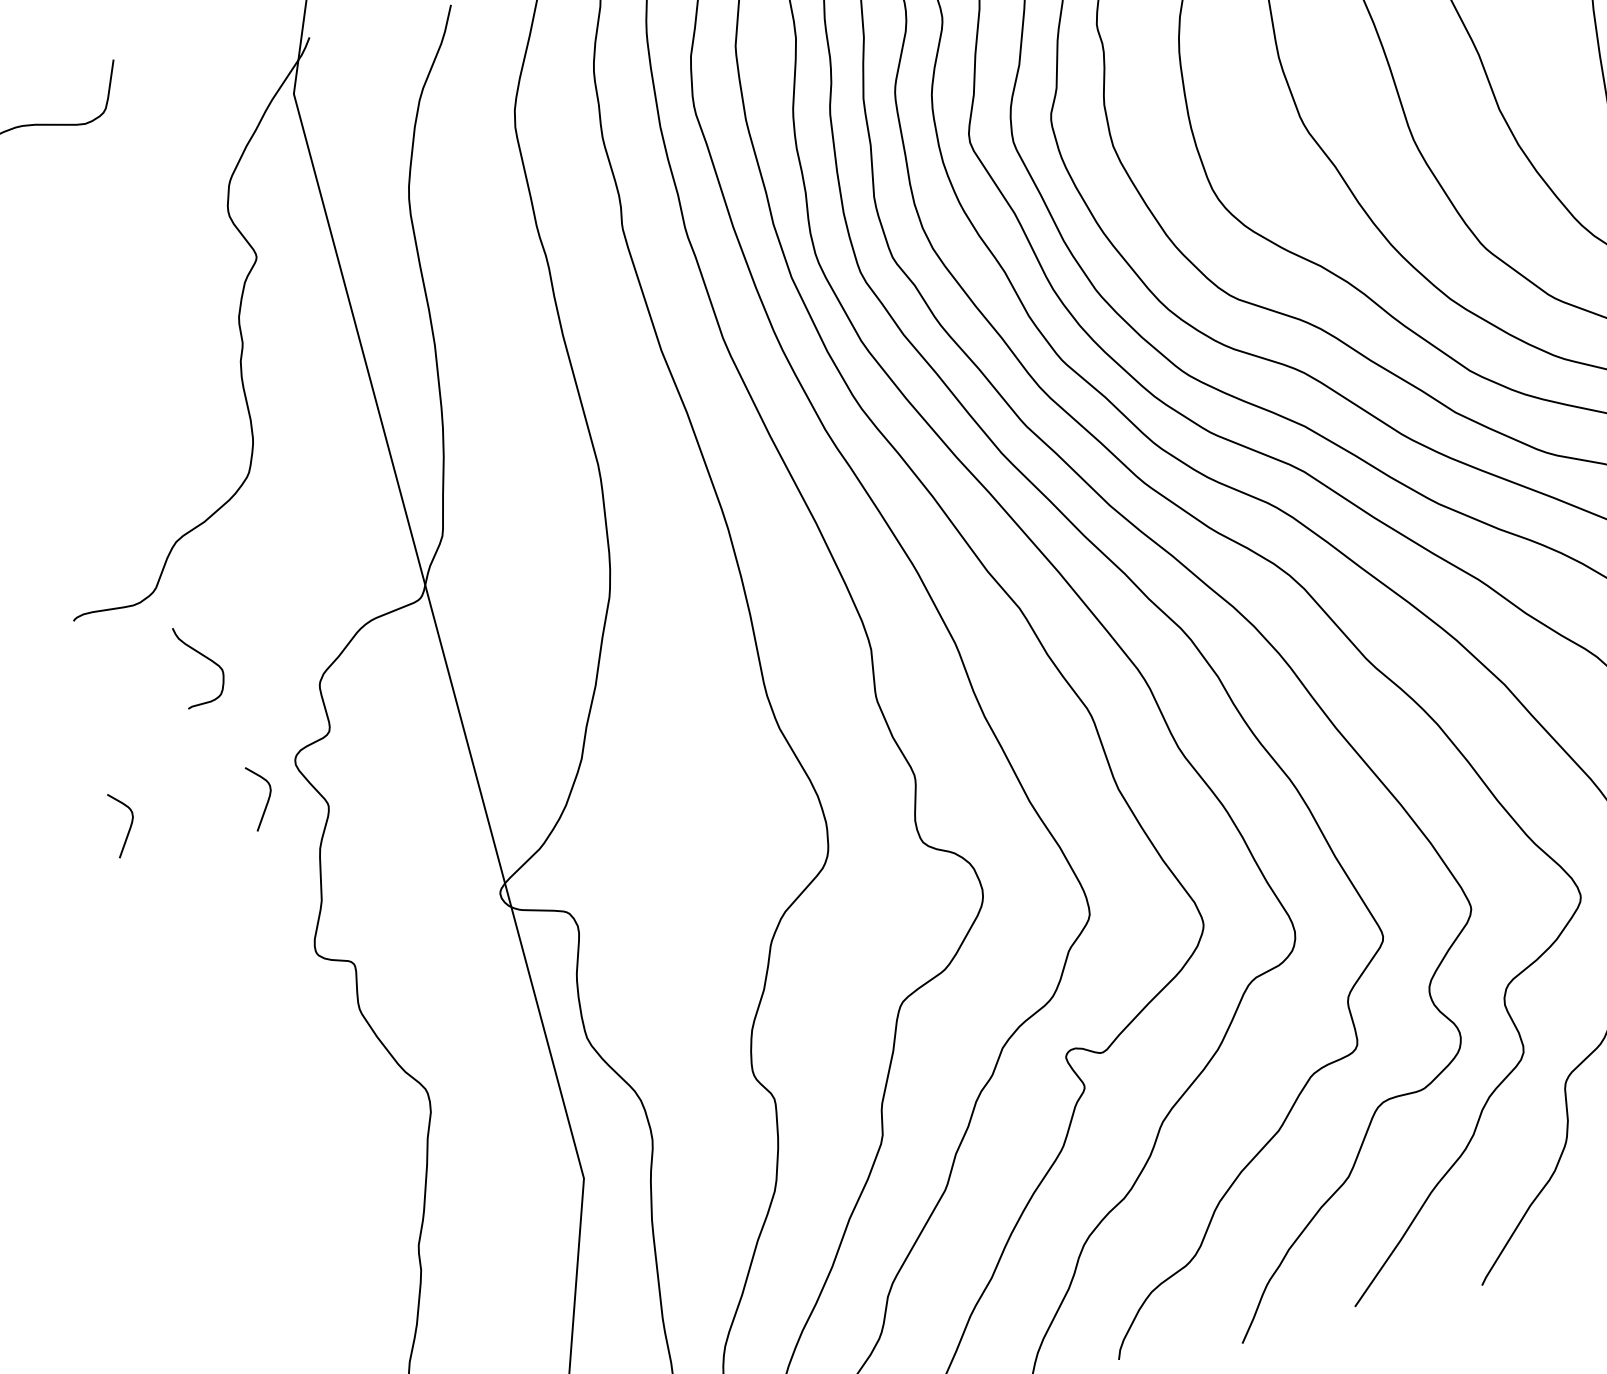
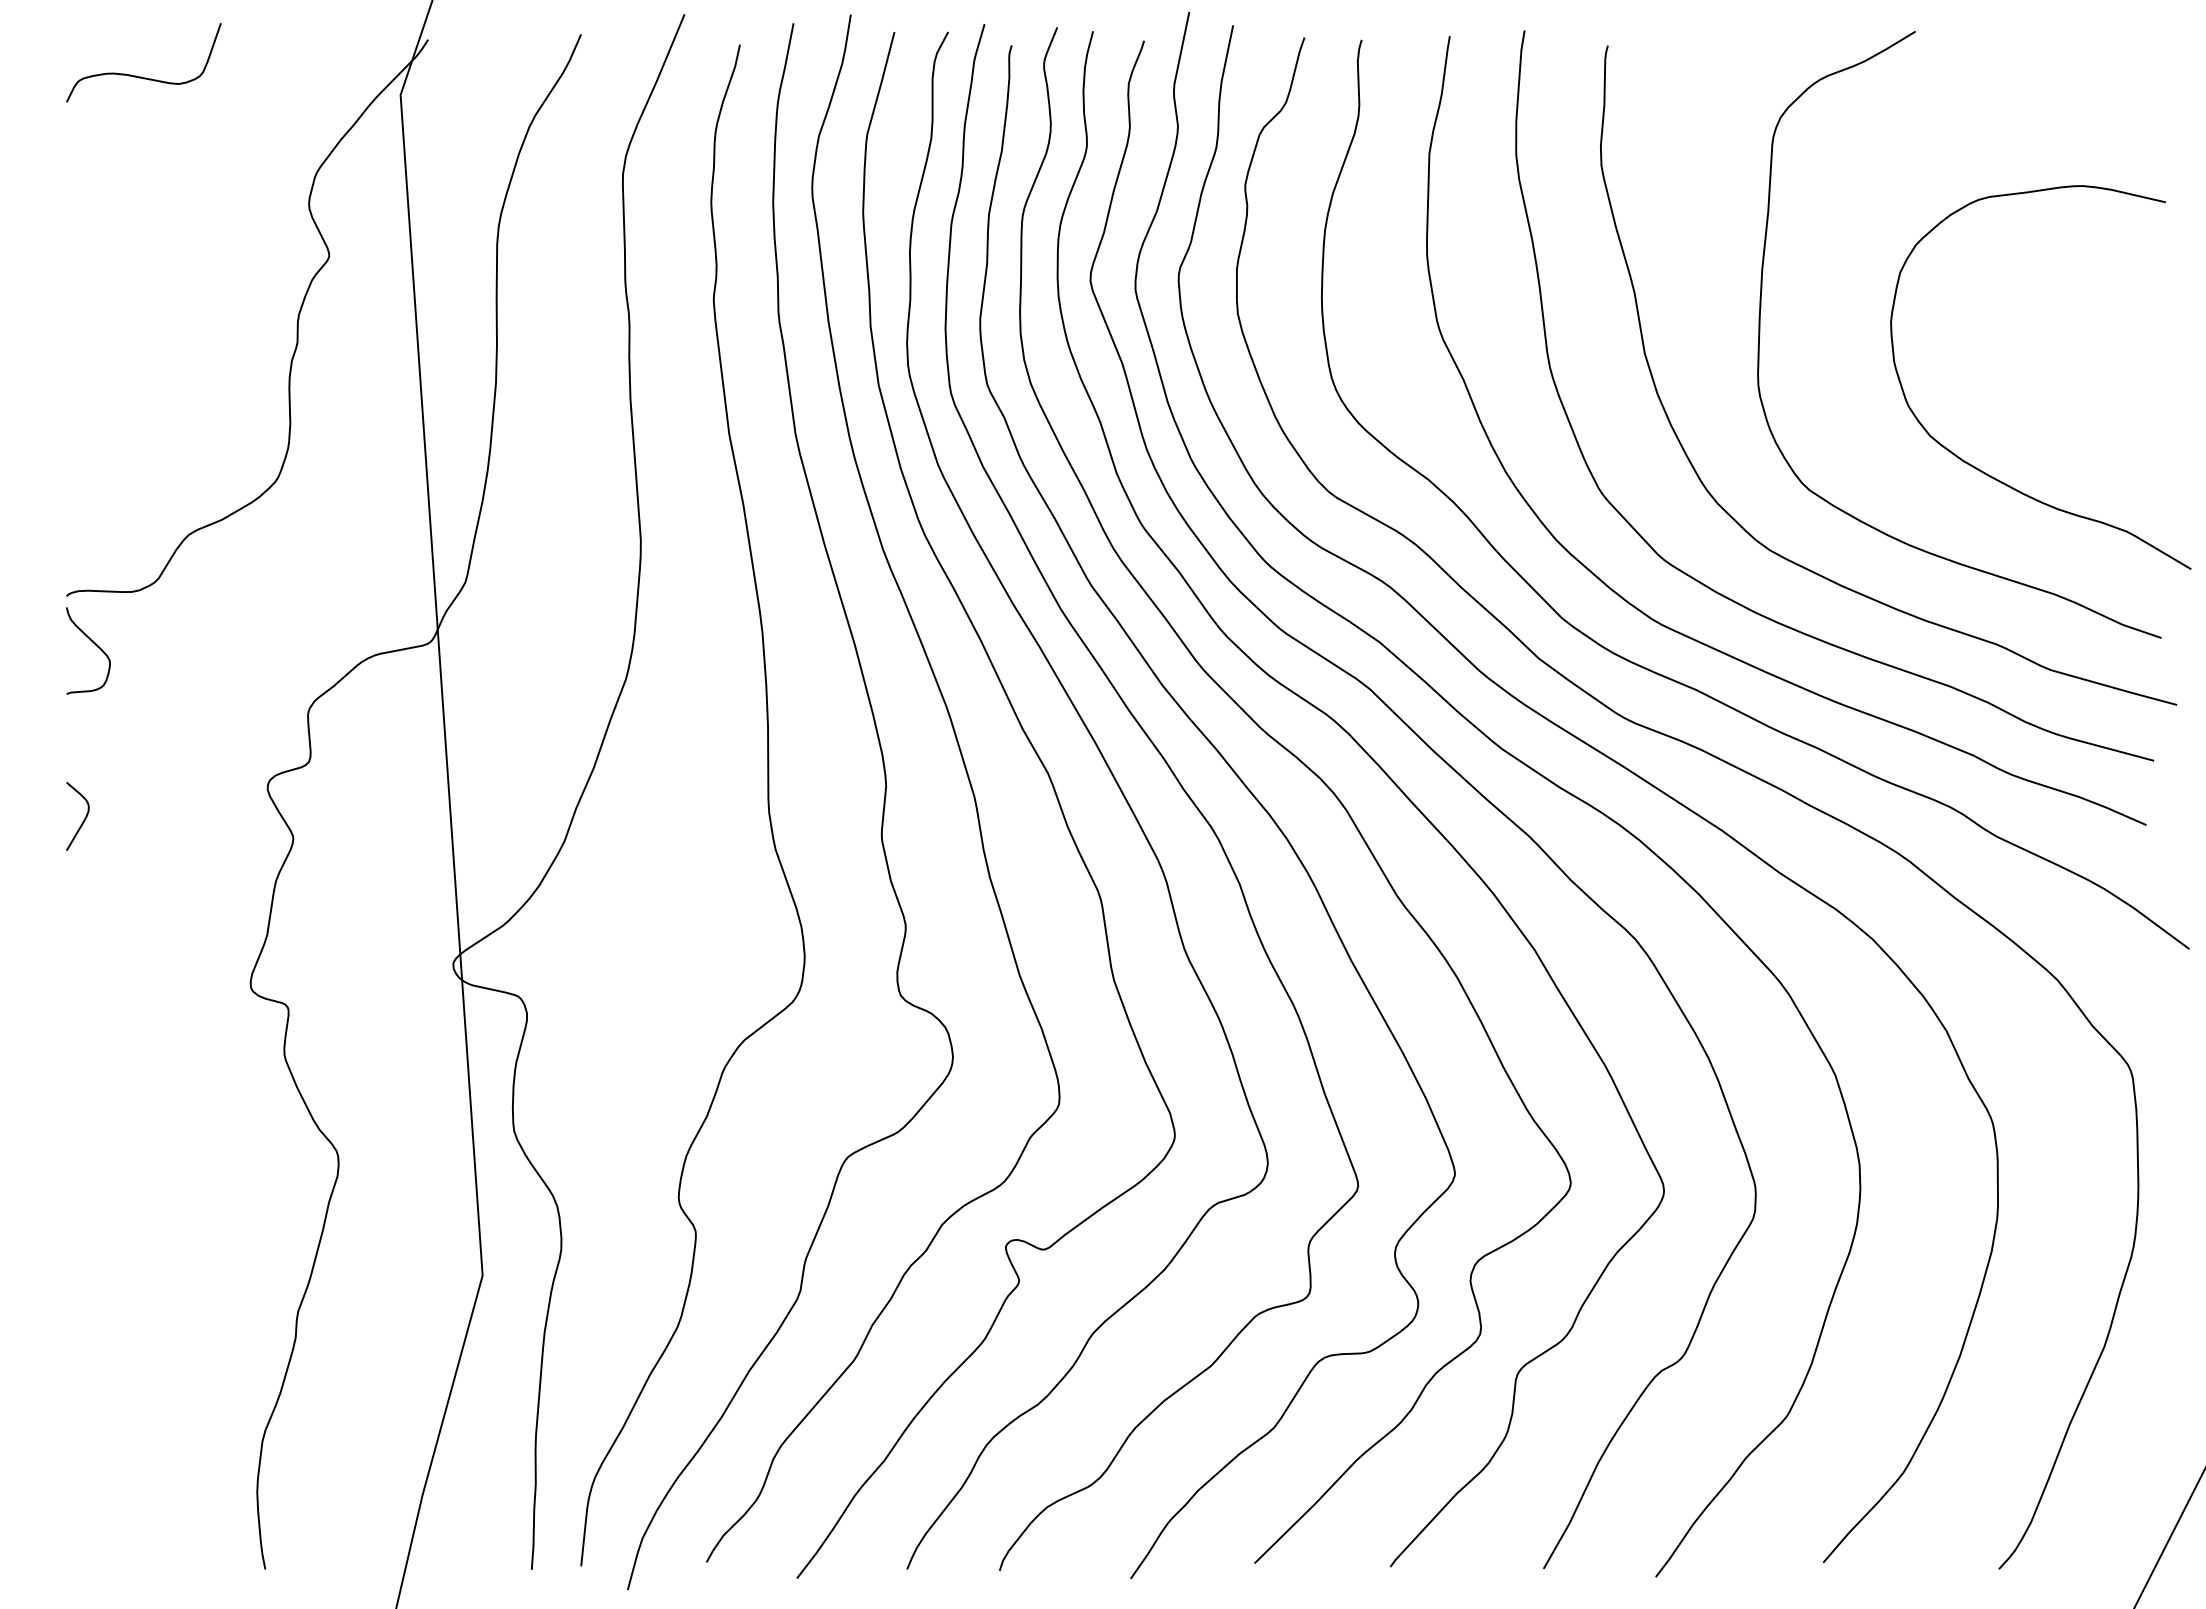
curve: (205, 657) -> (94, 644), moved
curve: (266, 801) -> (230, 821), removed

